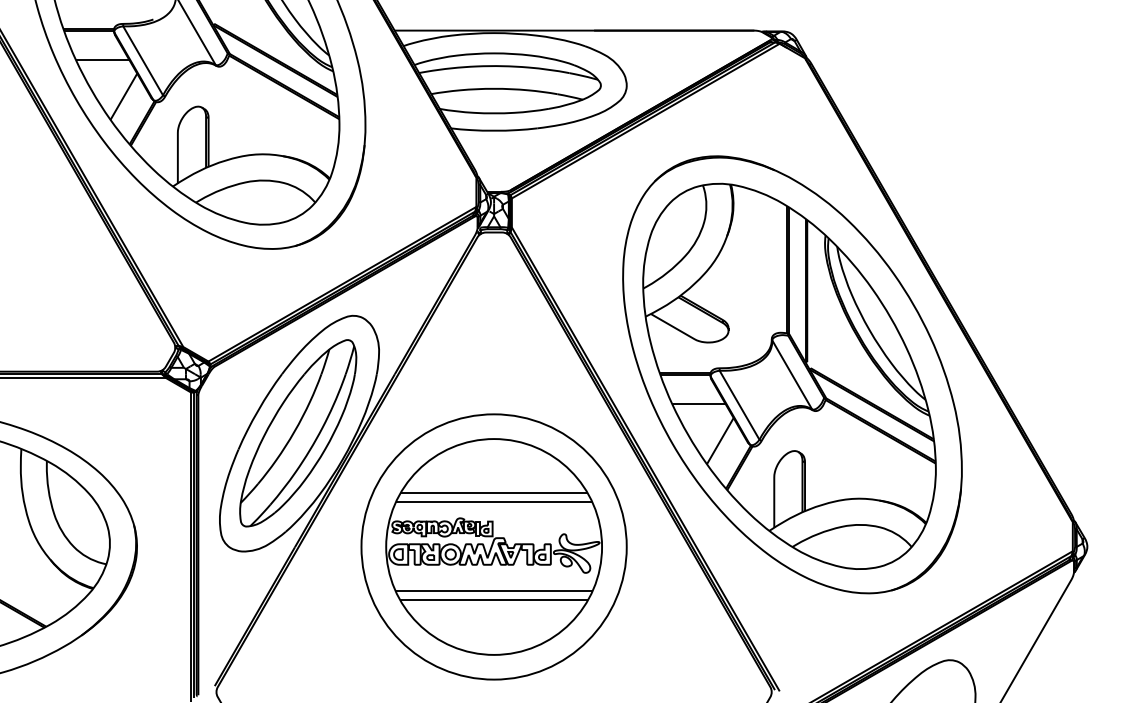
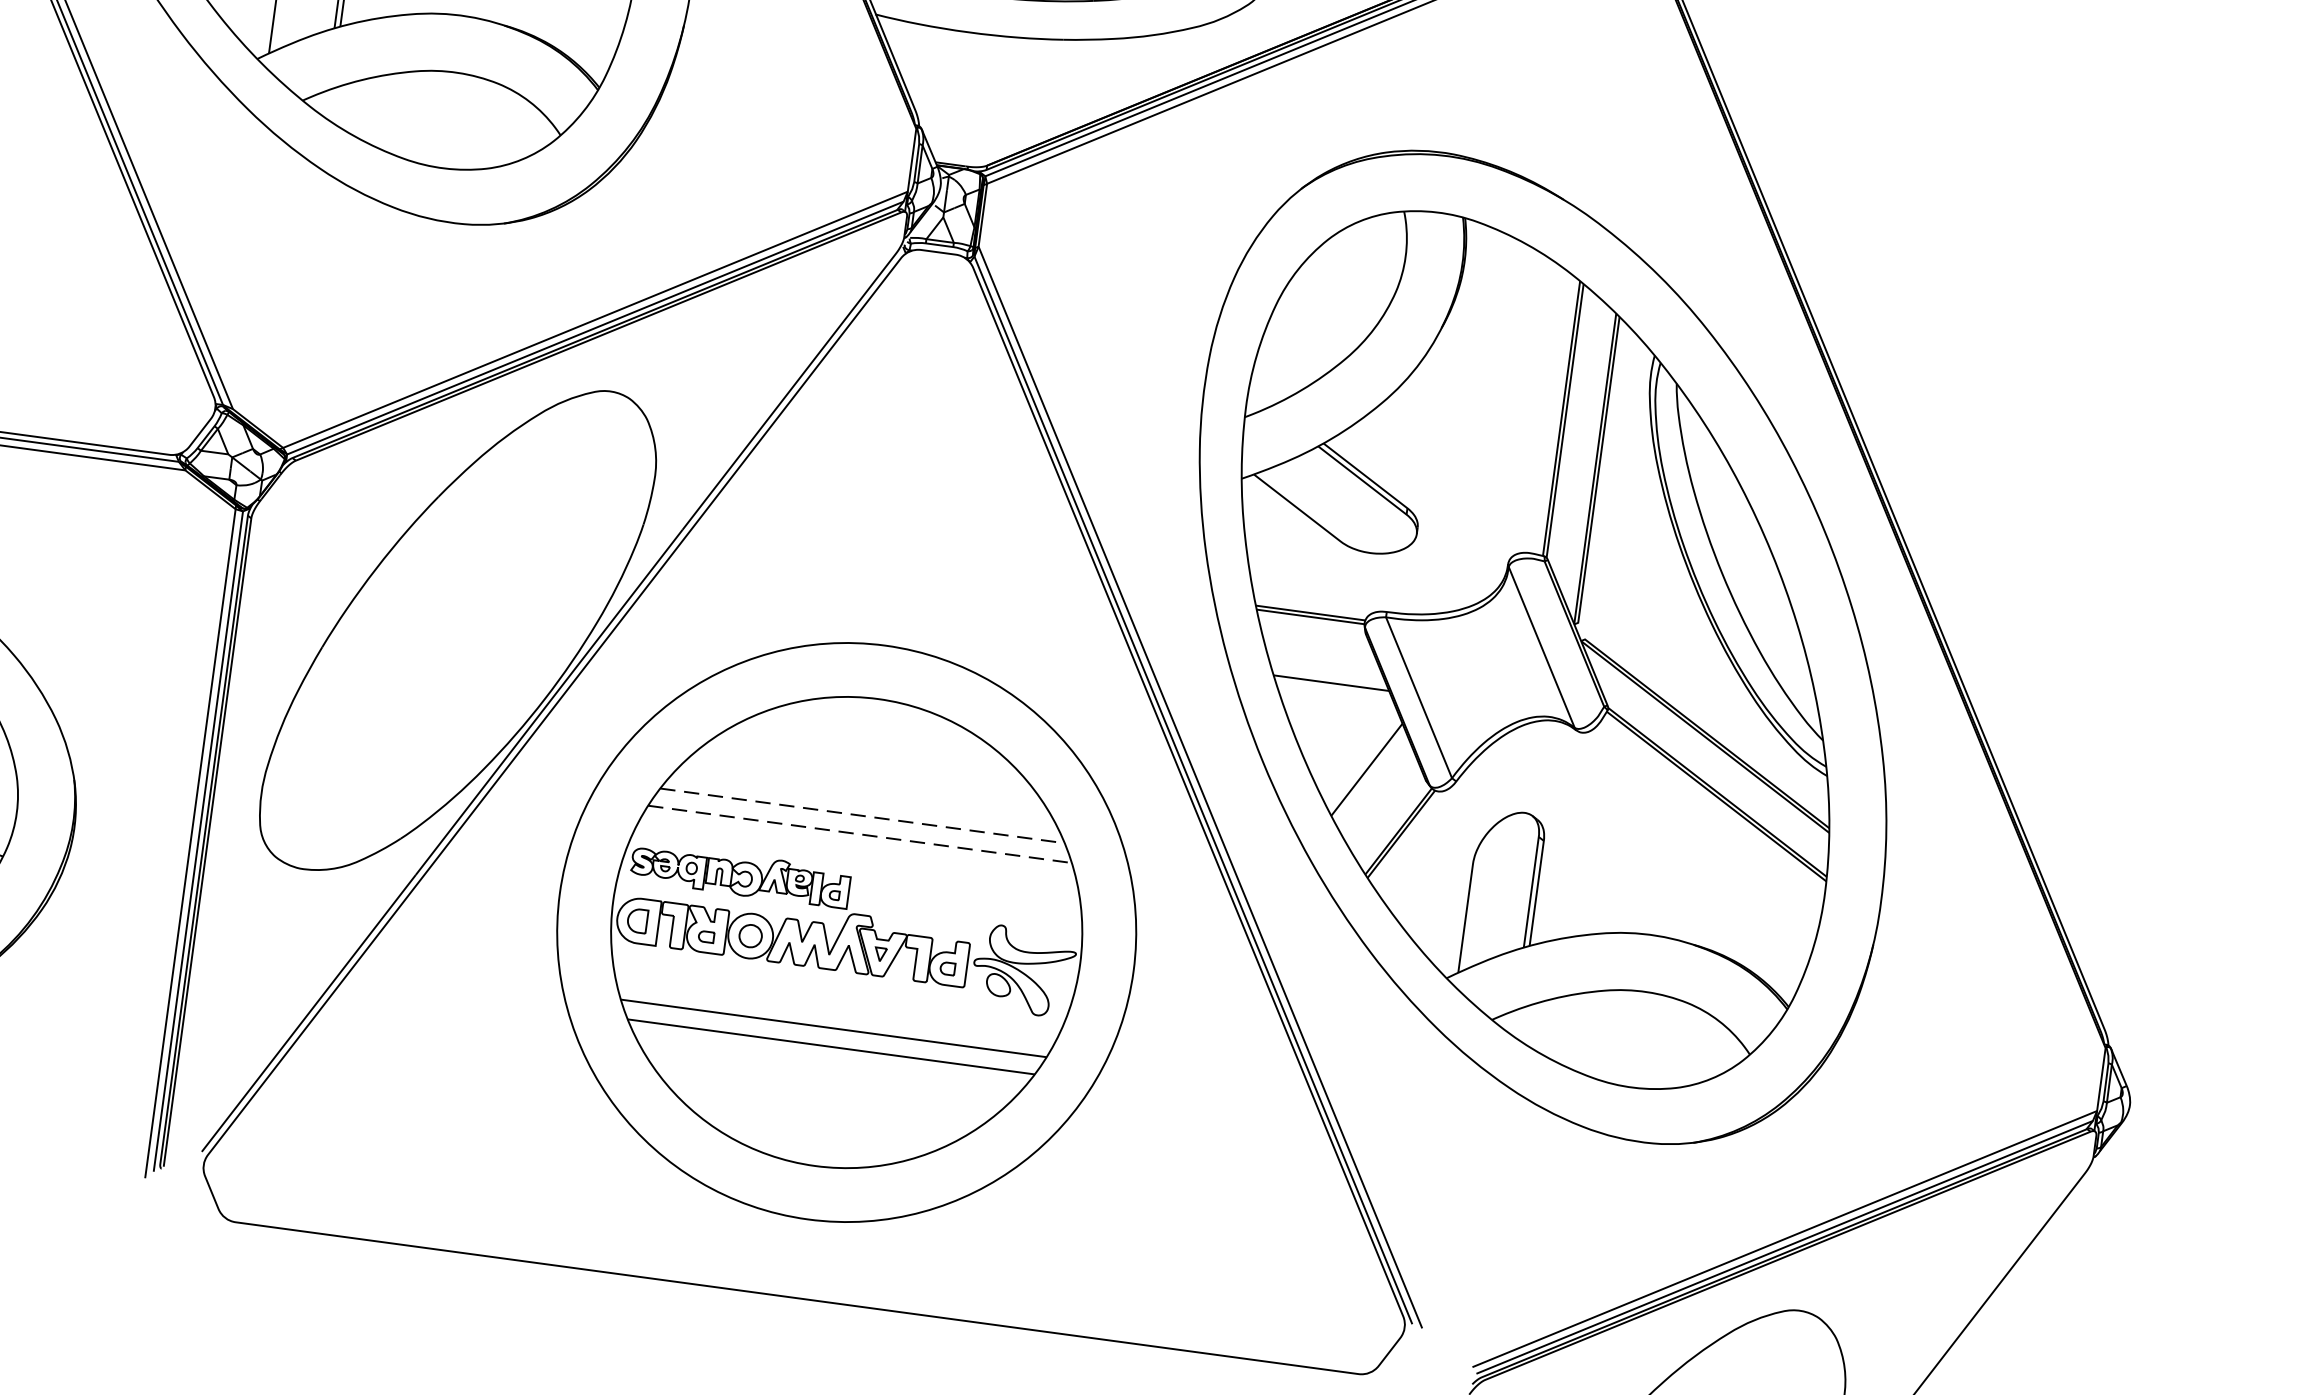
part: (298, 433) -> (456, 629), removed
line: (494, 493) -> (863, 816), solid -> dashed
line: (494, 501) -> (860, 834), solid -> dashed

